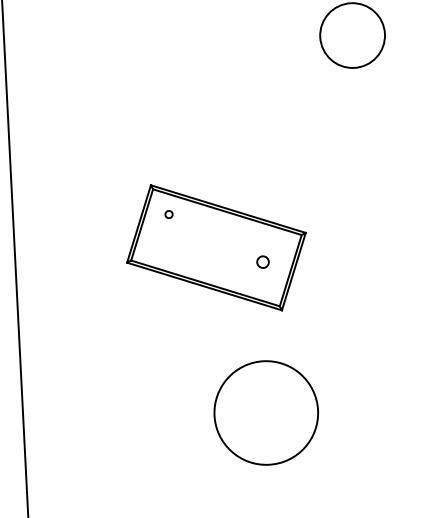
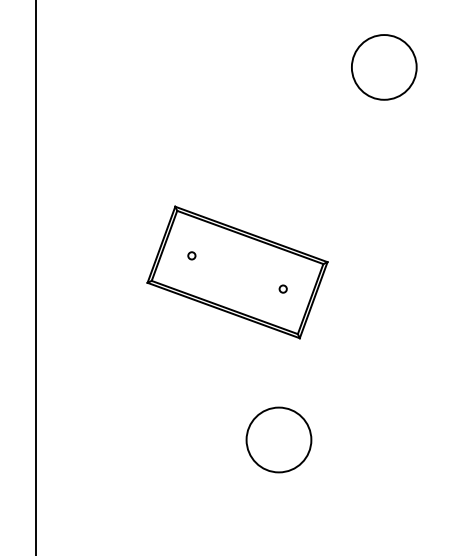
circle: (168, 214) -> (191, 255), moved
circle: (262, 261) -> (282, 288), size x0.62
circle: (265, 412) -> (278, 439), size x0.62

